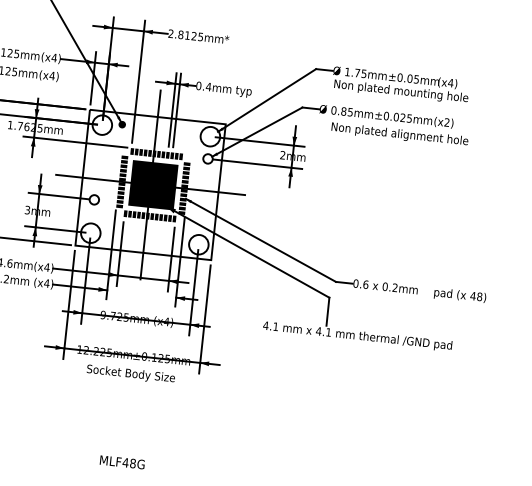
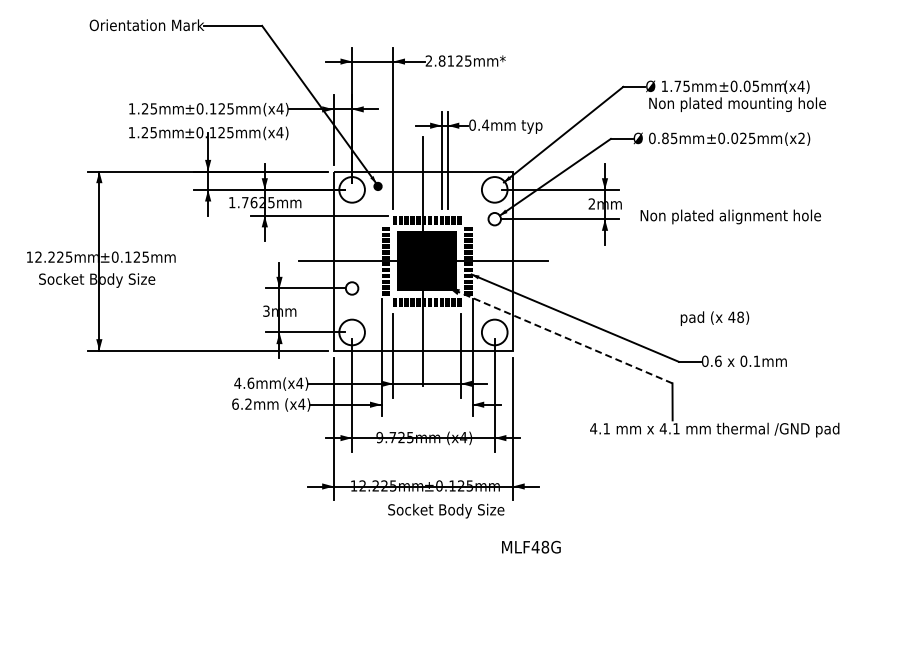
text: (399, 134) -> (730, 216), moved
line: (248, 252) -> (560, 335), solid -> dashed
text: (394, 287) -> (756, 360), 0.2mm -> 0.1mm
text: (459, 295) -> (714, 318), moved
text: (131, 373) -> (446, 510), moved
text: (122, 461) -> (531, 546), moved

